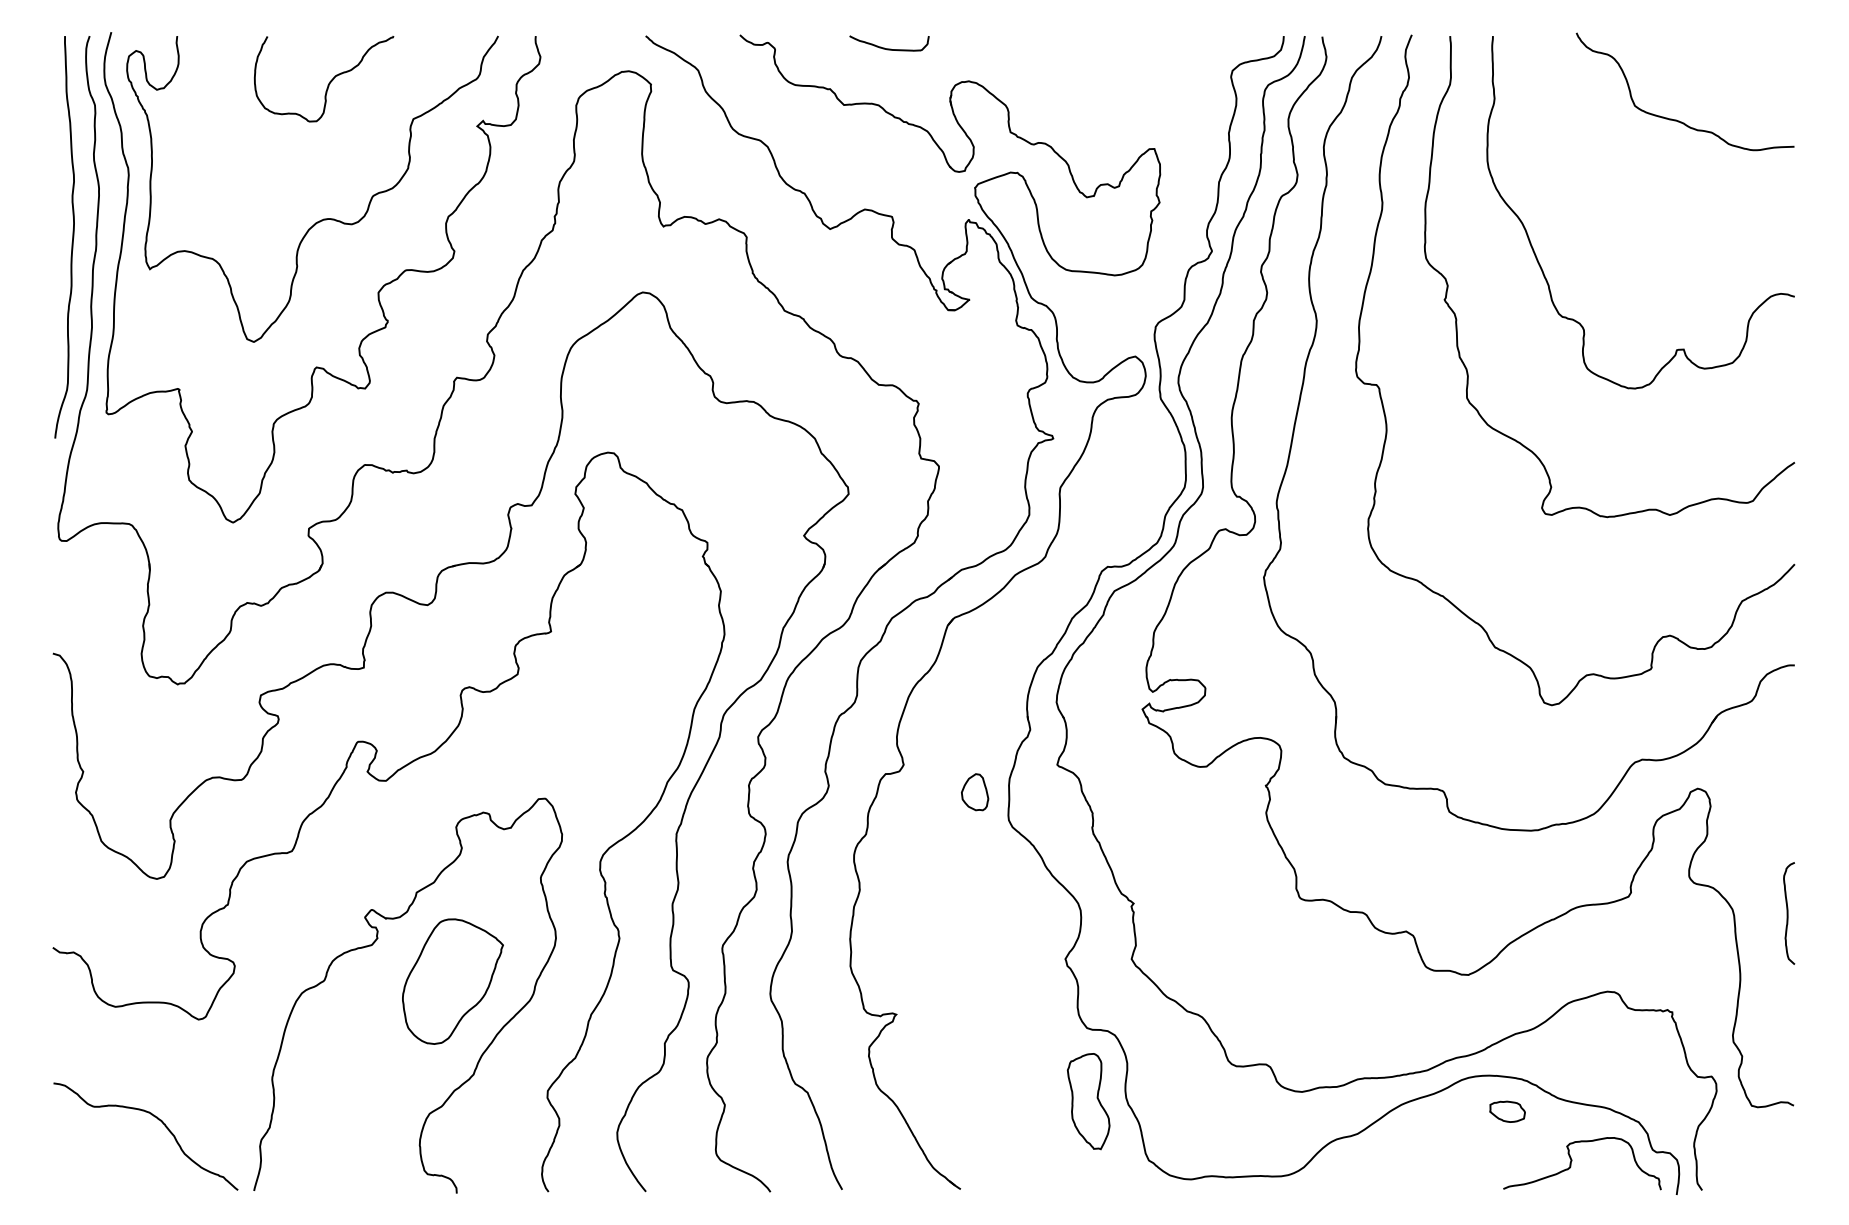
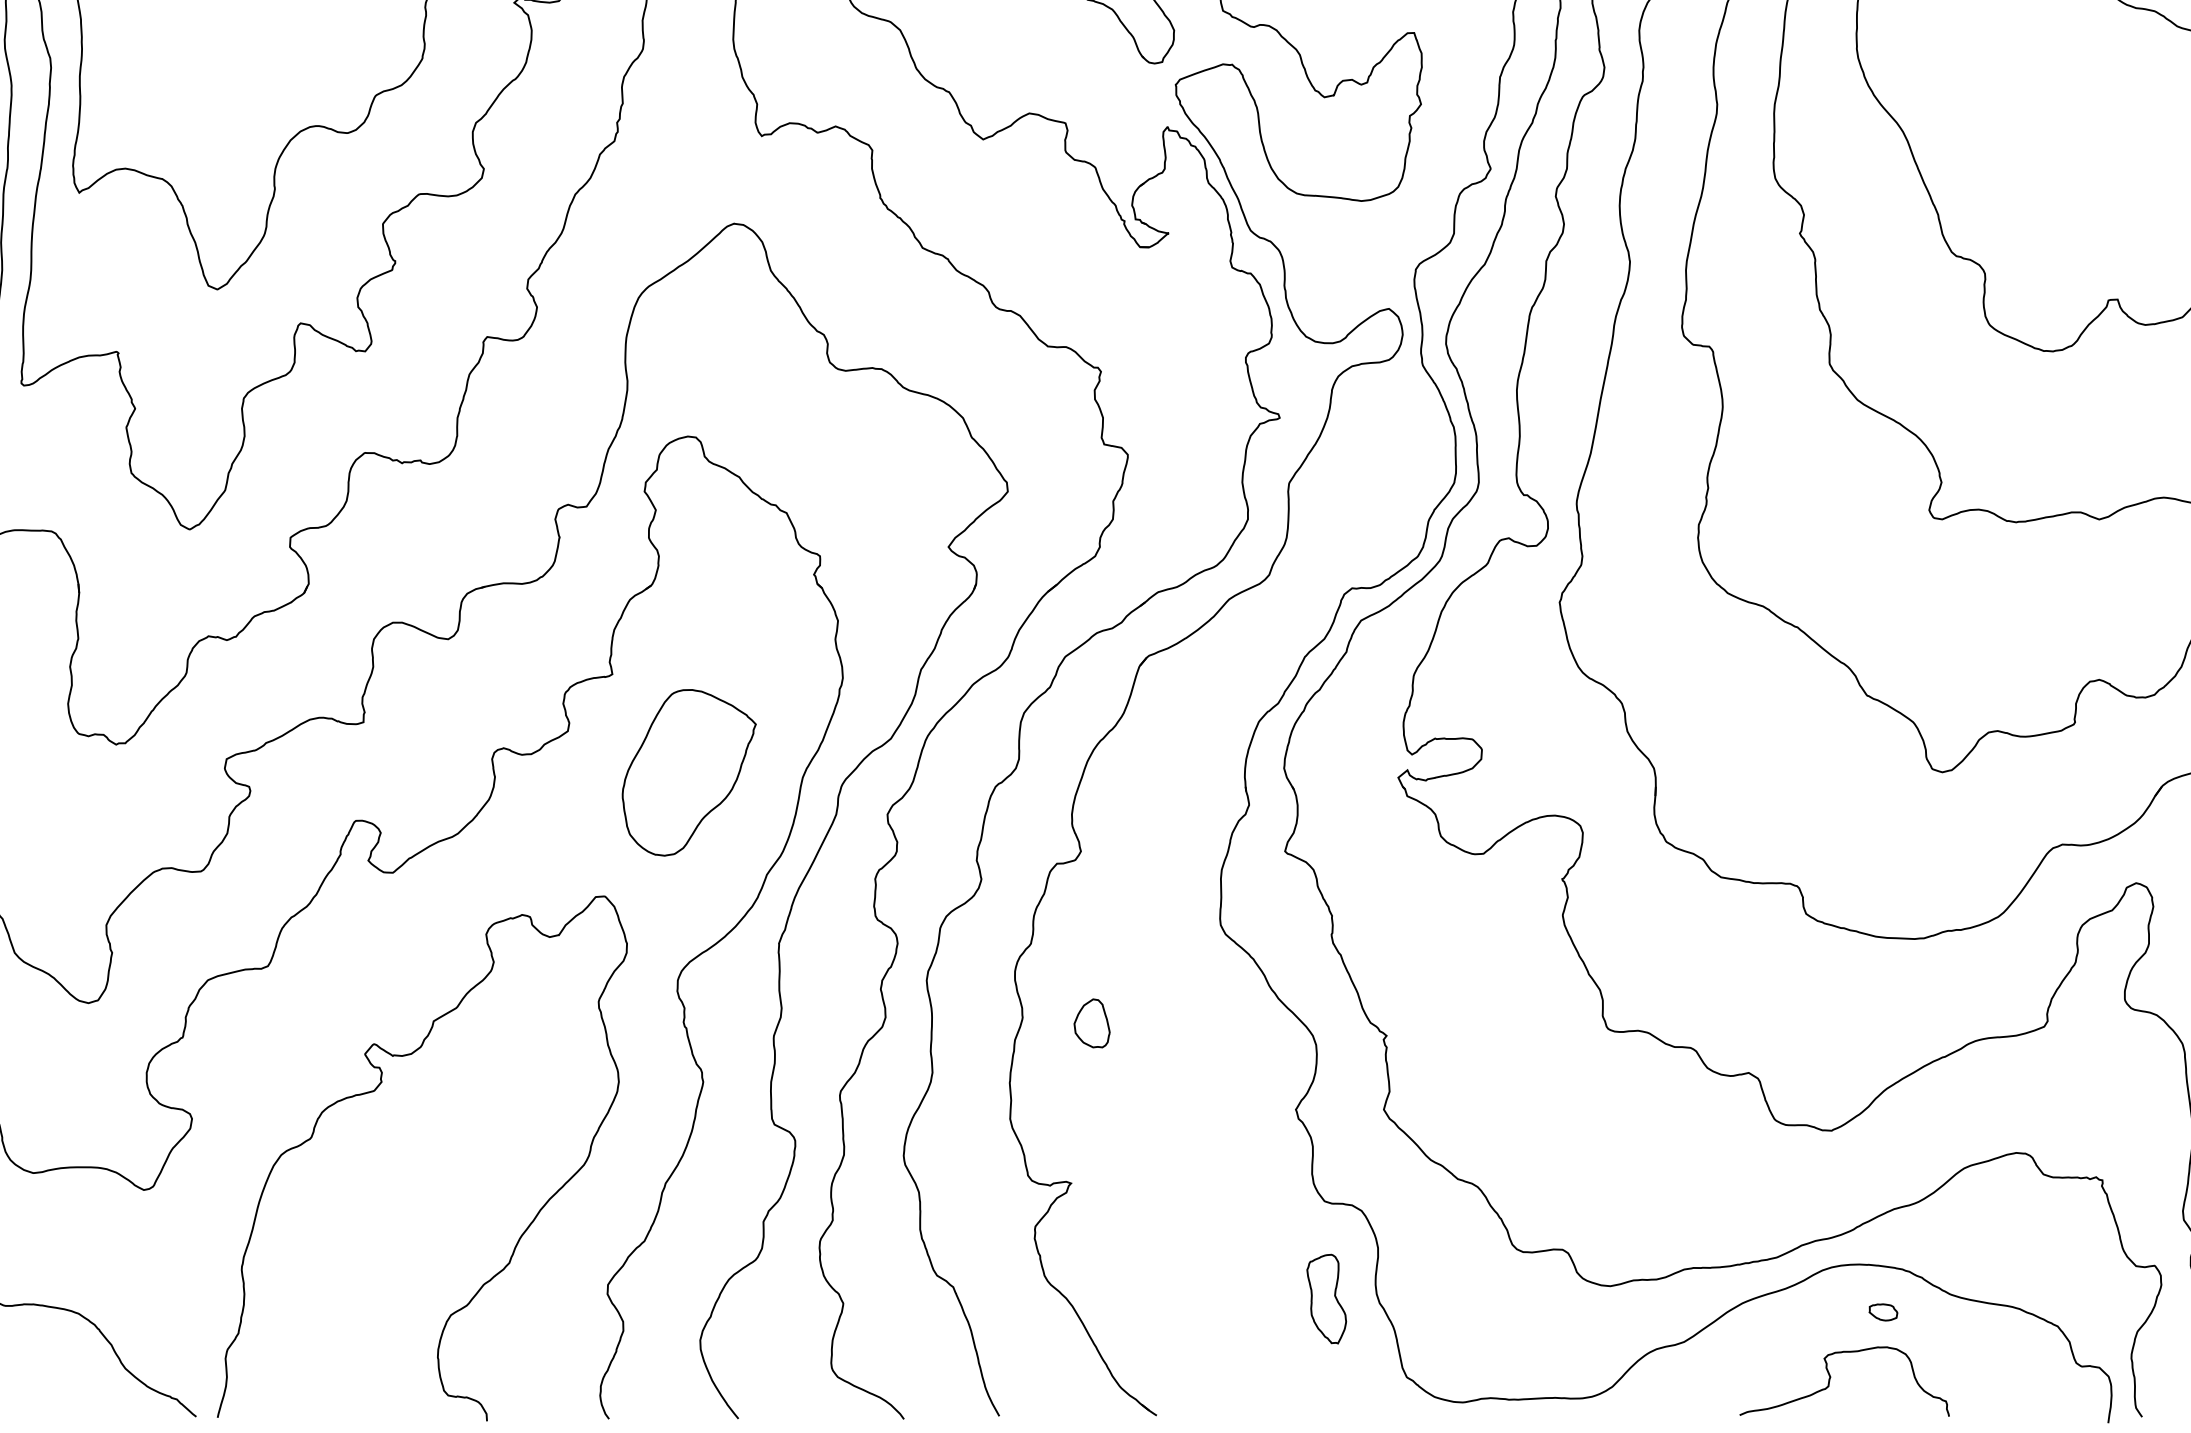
part: (975, 792) -> (1092, 1023), moved
part: (452, 981) -> (688, 772), moved
part: (1088, 1101) -> (1326, 1298), size x0.7
part: (1507, 1111) -> (1883, 1312), size x0.6
curve: (1572, 1161) -> (1831, 1378), moved

